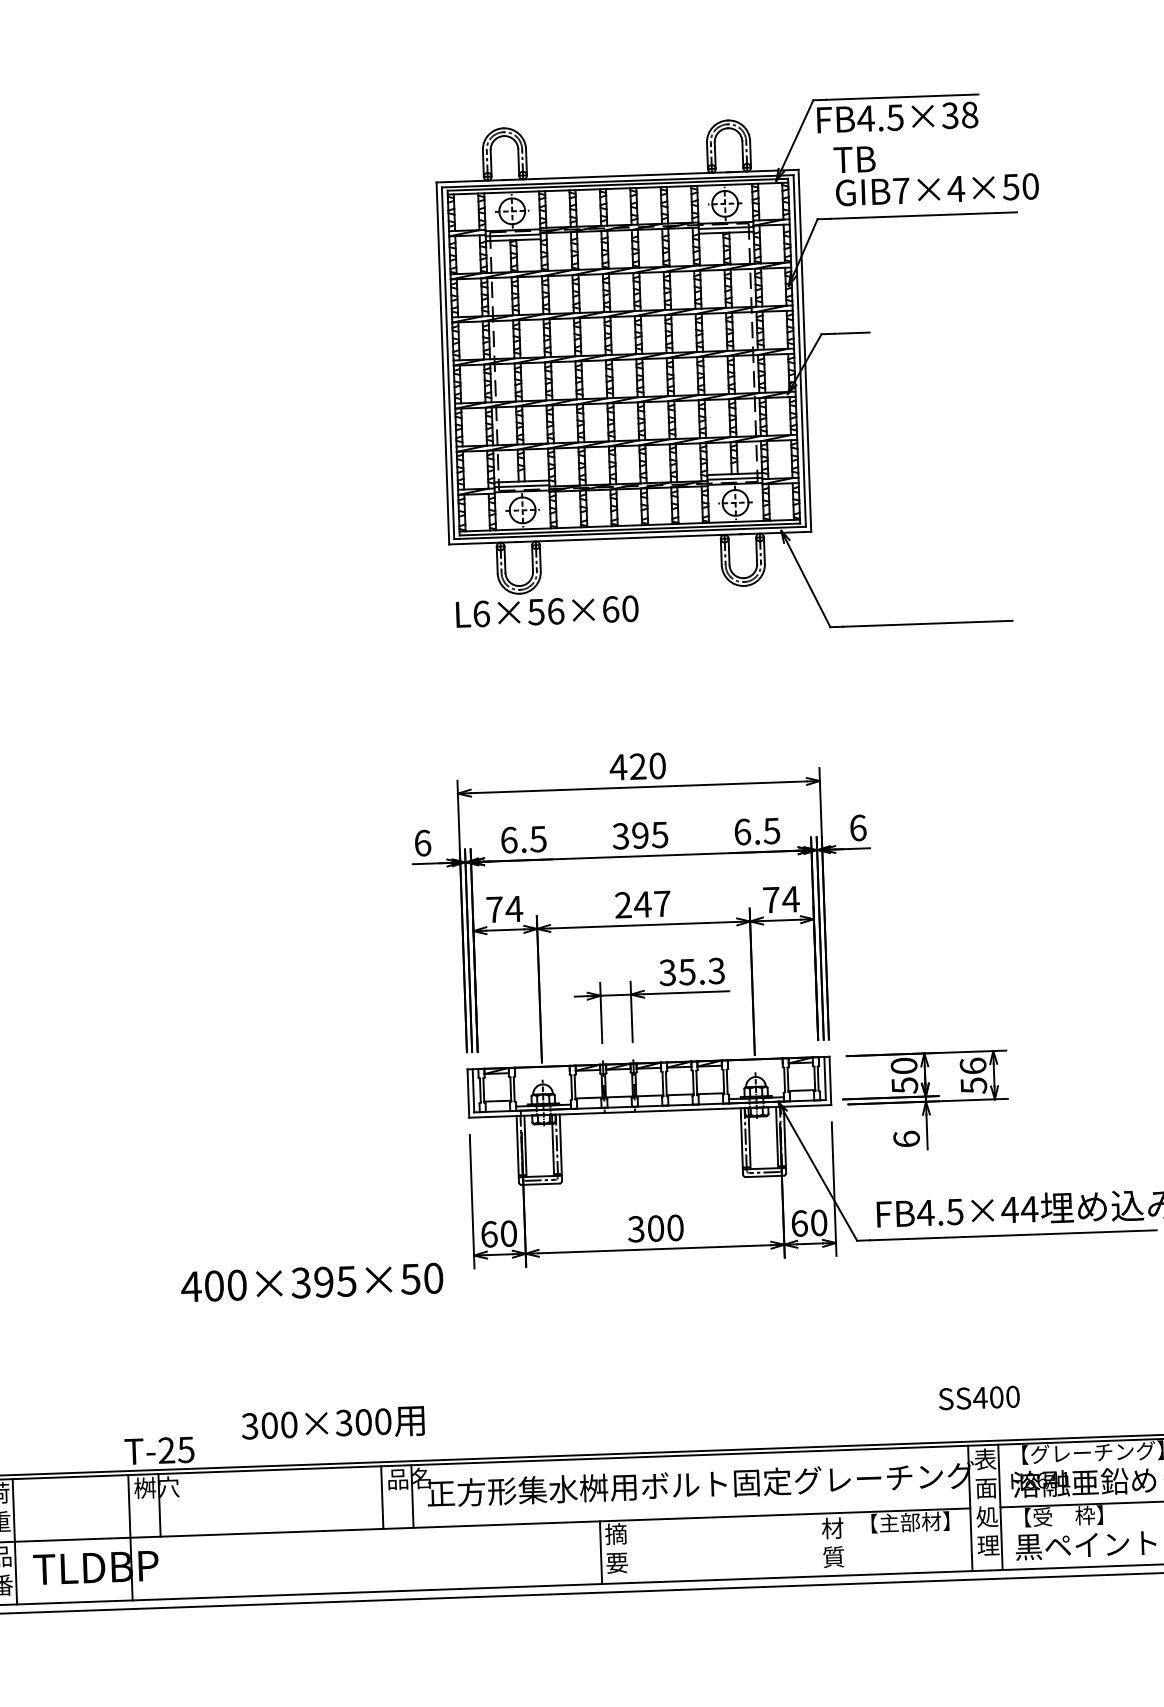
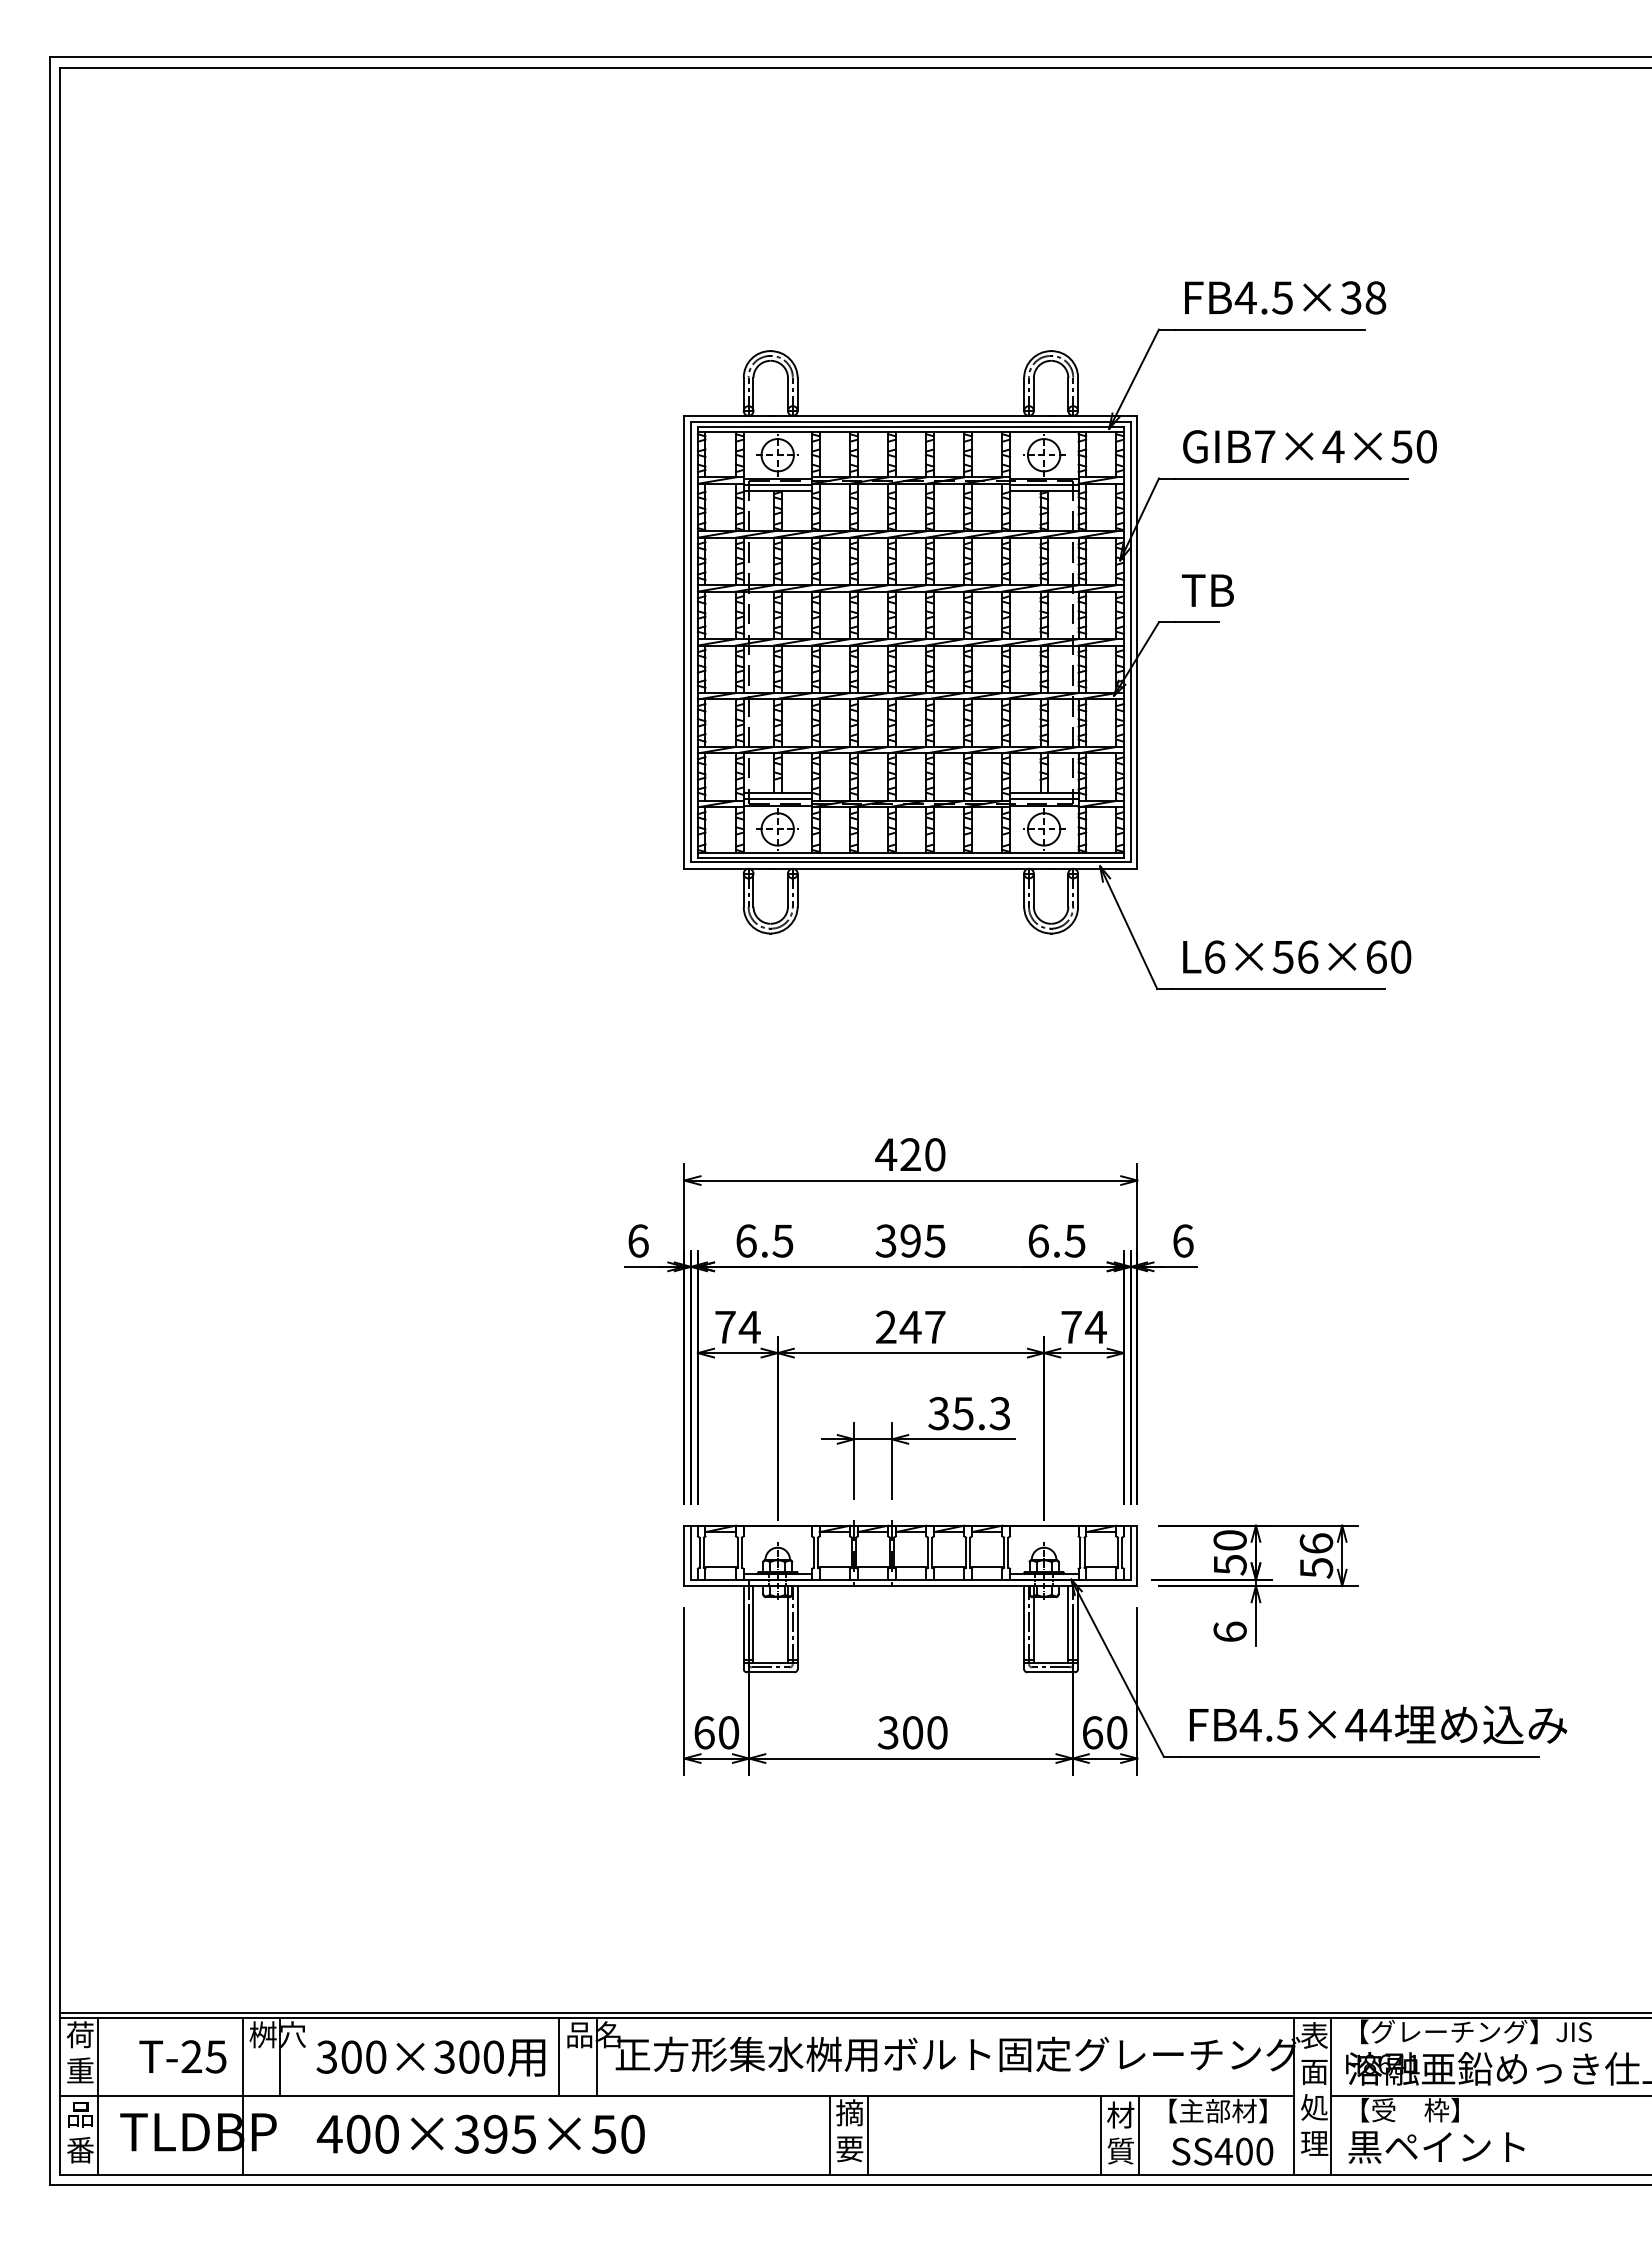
text: (897, 117) -> (1285, 297), moved
text: (854, 159) -> (1207, 590), moved
text: (547, 611) -> (1297, 956), moved
text: (311, 1281) -> (480, 2133), moved
text: (979, 1397) -> (1222, 2151), moved
text: (332, 1423) -> (430, 2057), moved
text: (159, 1450) -> (182, 2056), moved
line: (847, 1544) -> (1138, 2135), added
line: (817, 1545) -> (1100, 2135), added
line: (630, 1551) -> (867, 2135), added

